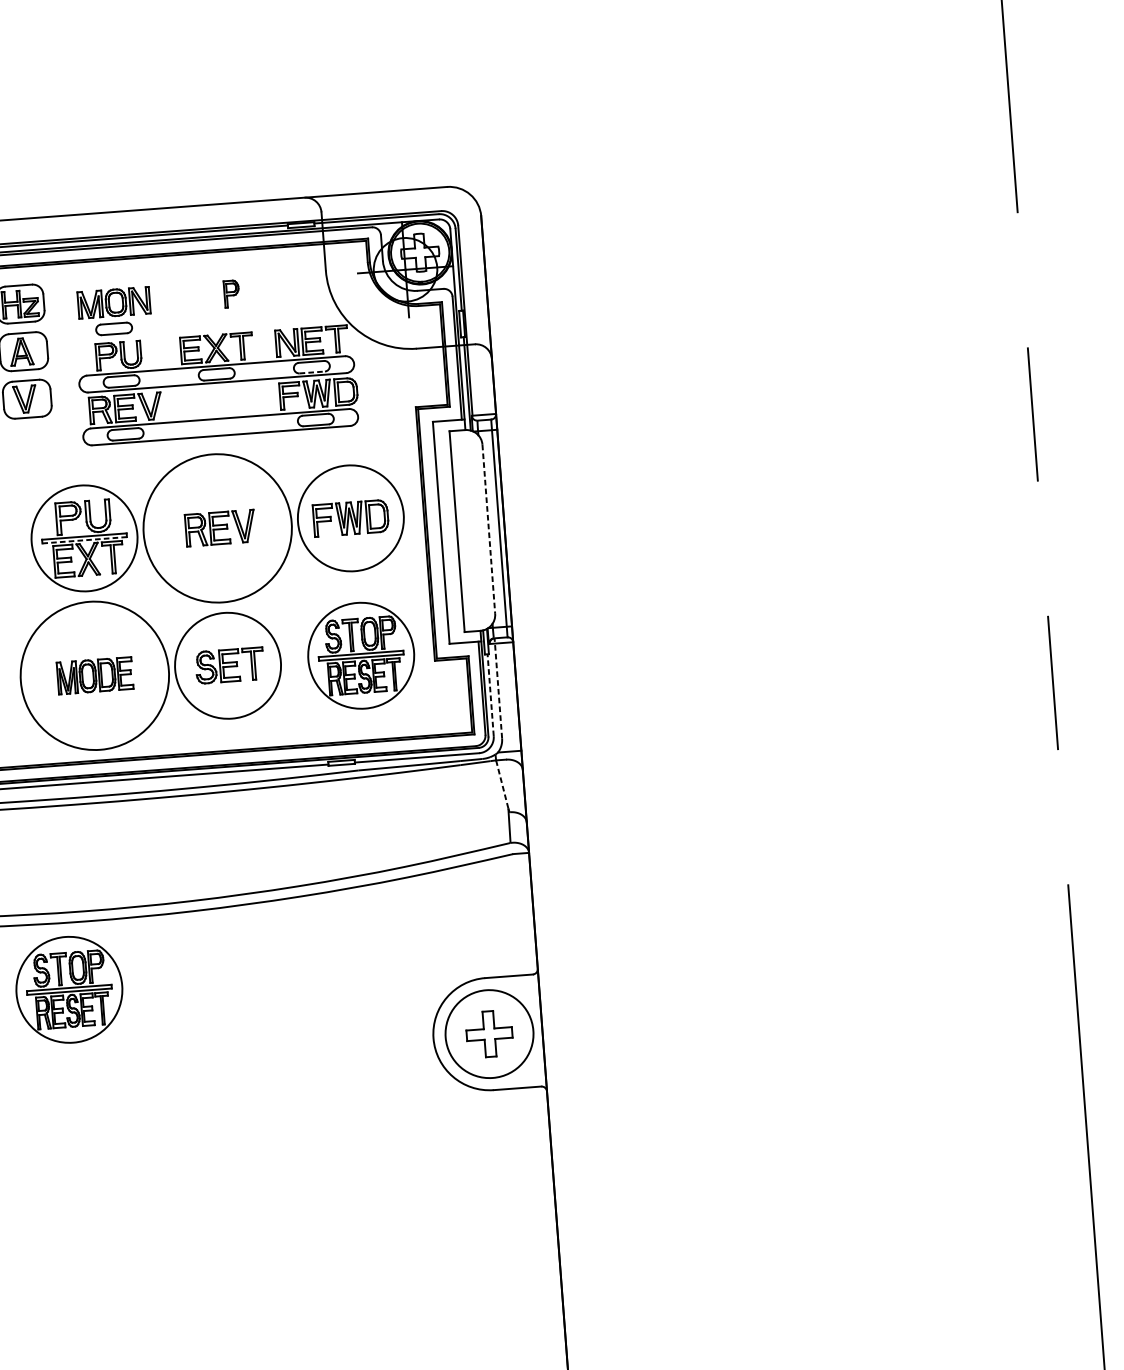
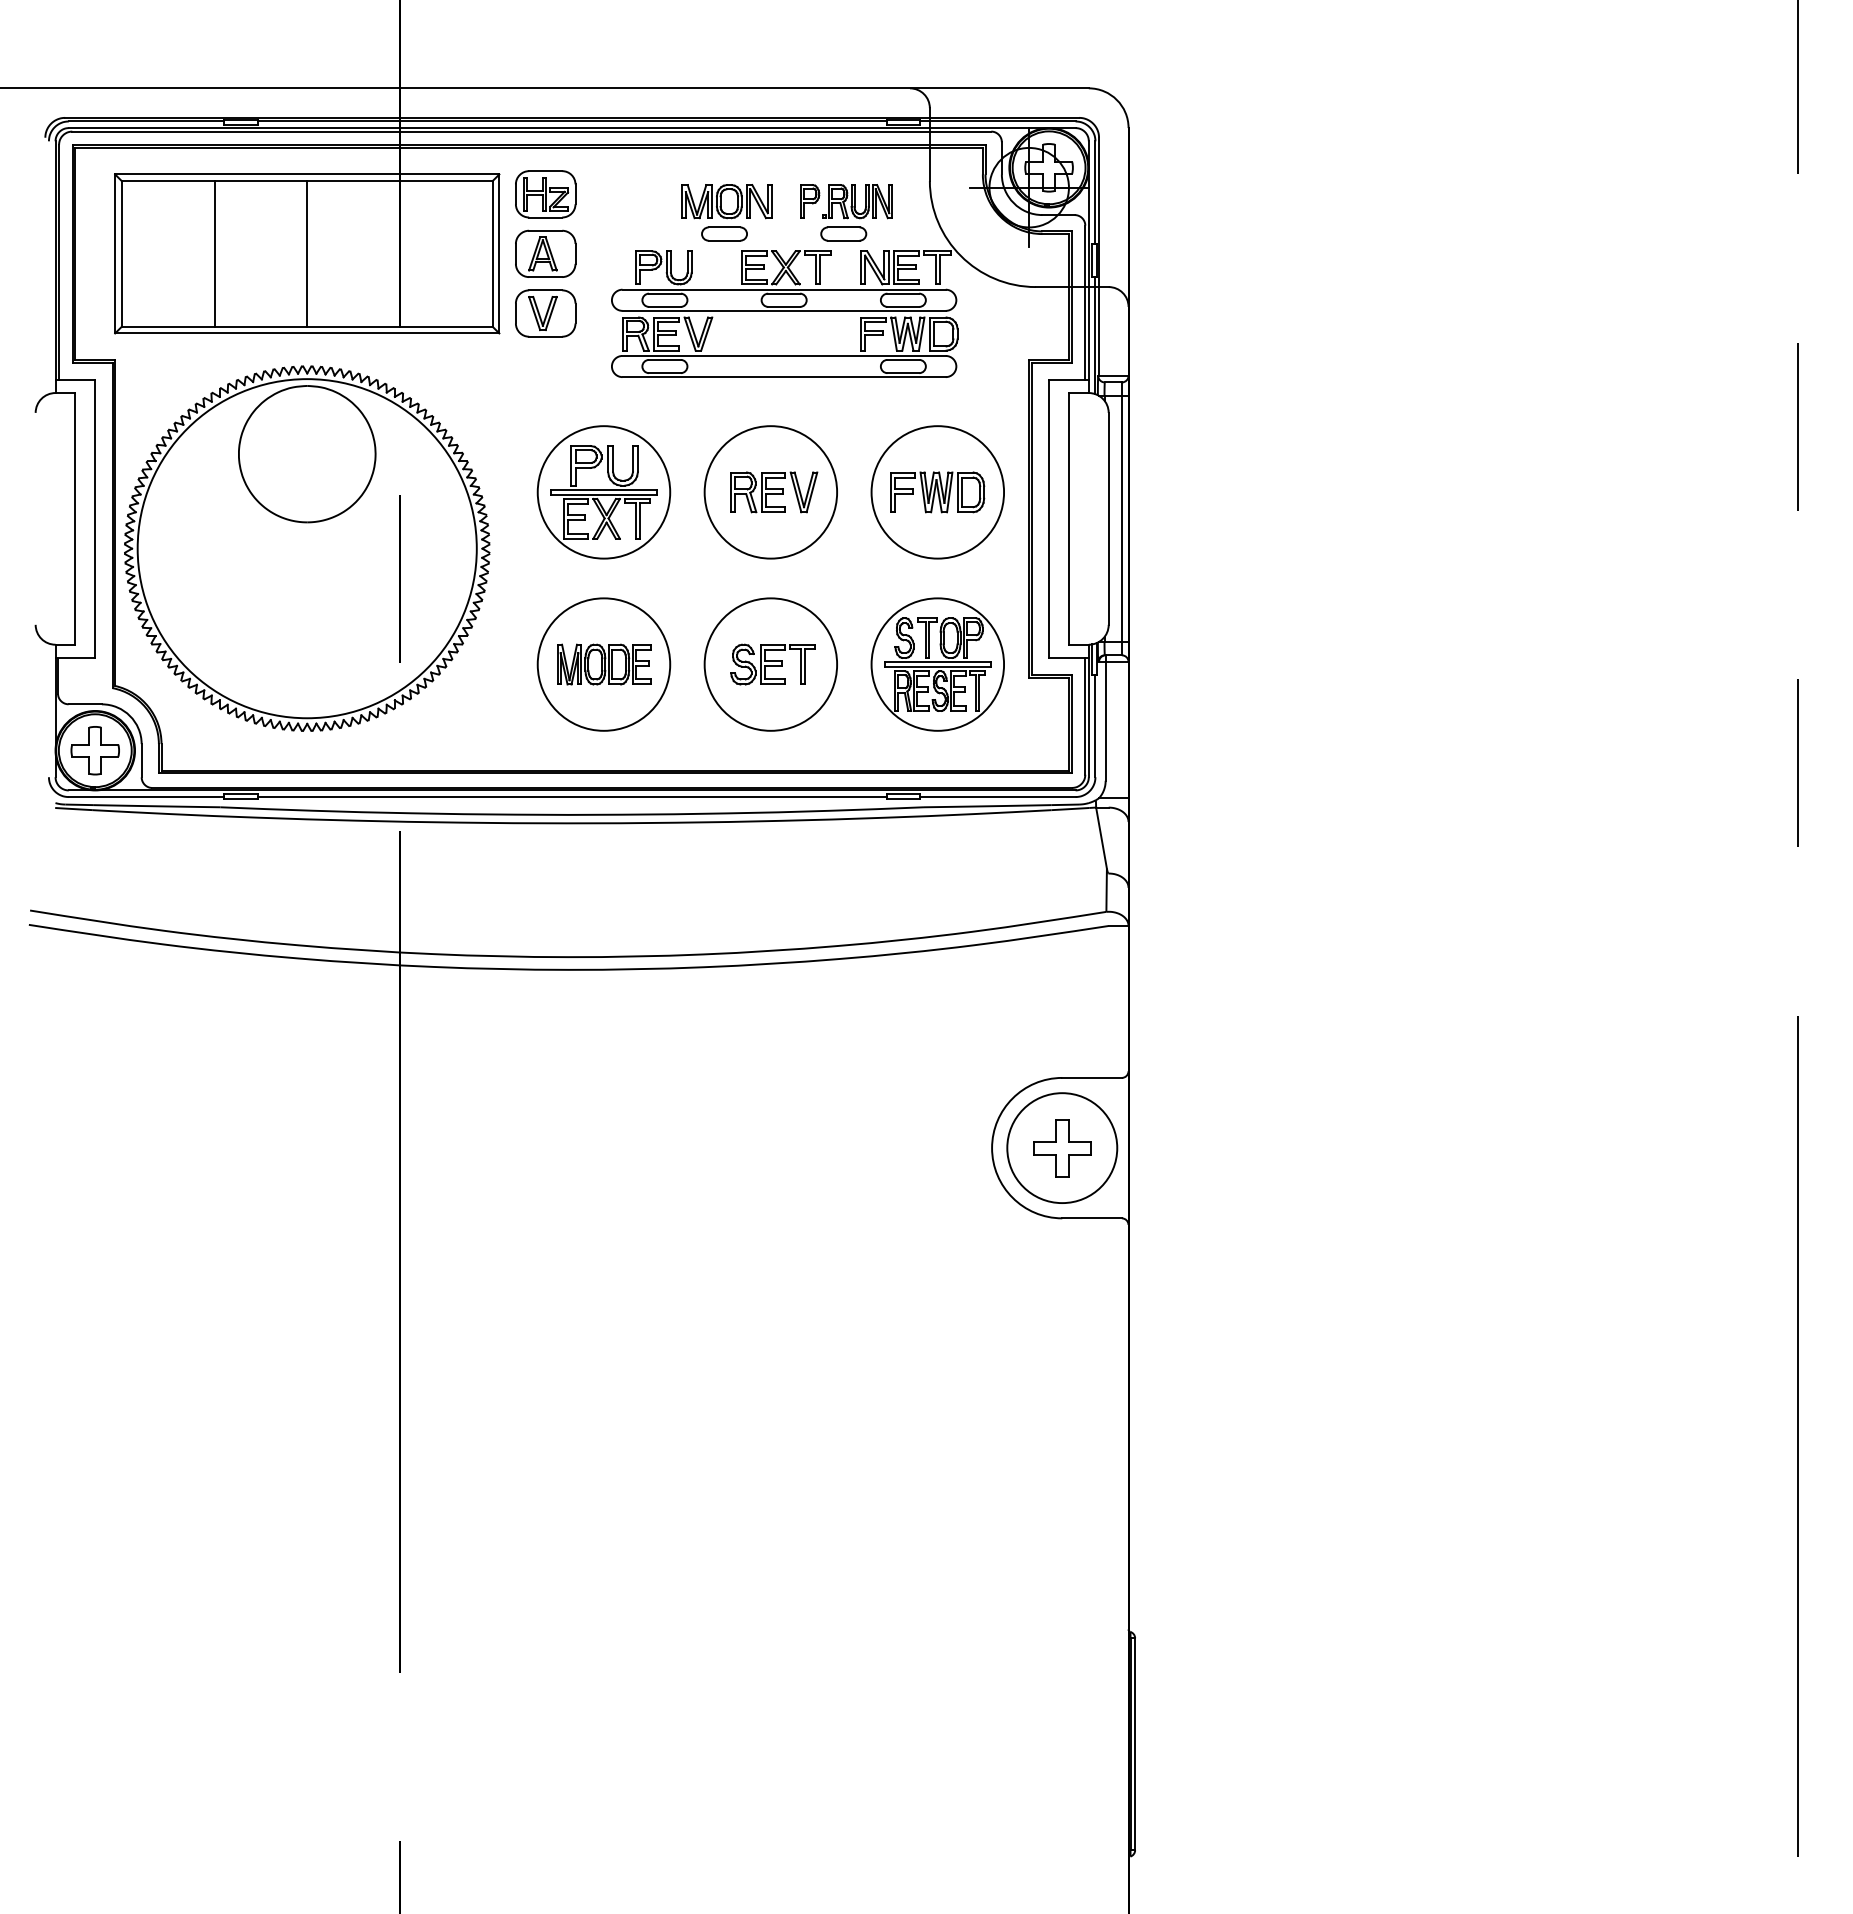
part: (269, 299) -> (856, 212), added
part: (114, 311) -> (726, 212), moved
line: (312, 372) -> (903, 306), dashed -> solid
circle: (217, 528) -> (770, 492), size x0.71
line: (488, 528) -> (1108, 518), dashed -> solid
line: (84, 540) -> (603, 494), dashed -> solid
circle: (94, 675) -> (603, 664), size x0.71
line: (498, 688) -> (1105, 718), dashed -> solid
line: (490, 694) -> (1095, 725), dashed -> solid
line: (502, 784) -> (1101, 838), dashed -> solid
part: (69, 989) -> (542, 1053), removed

